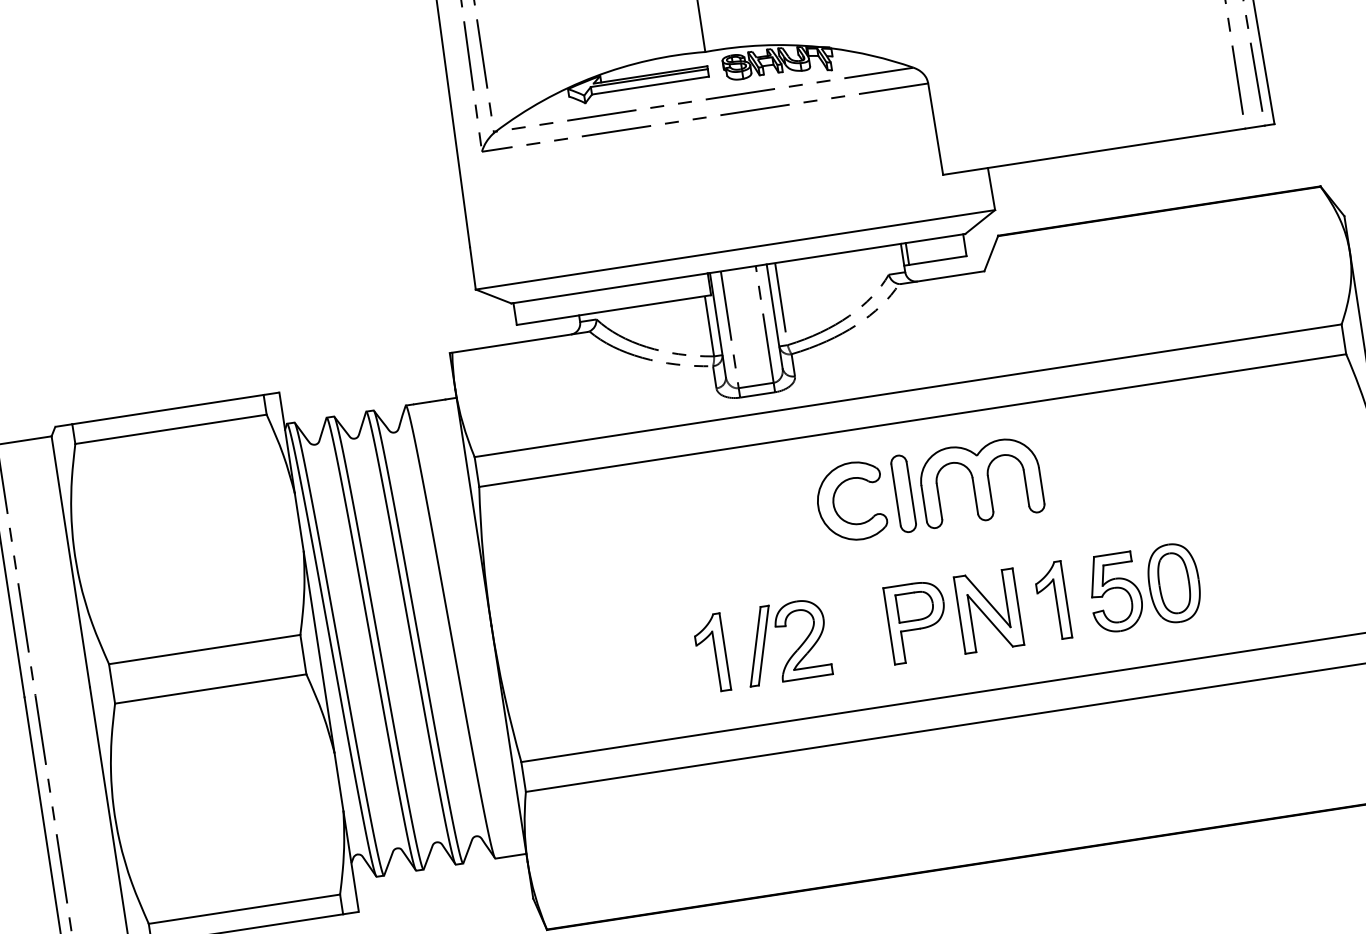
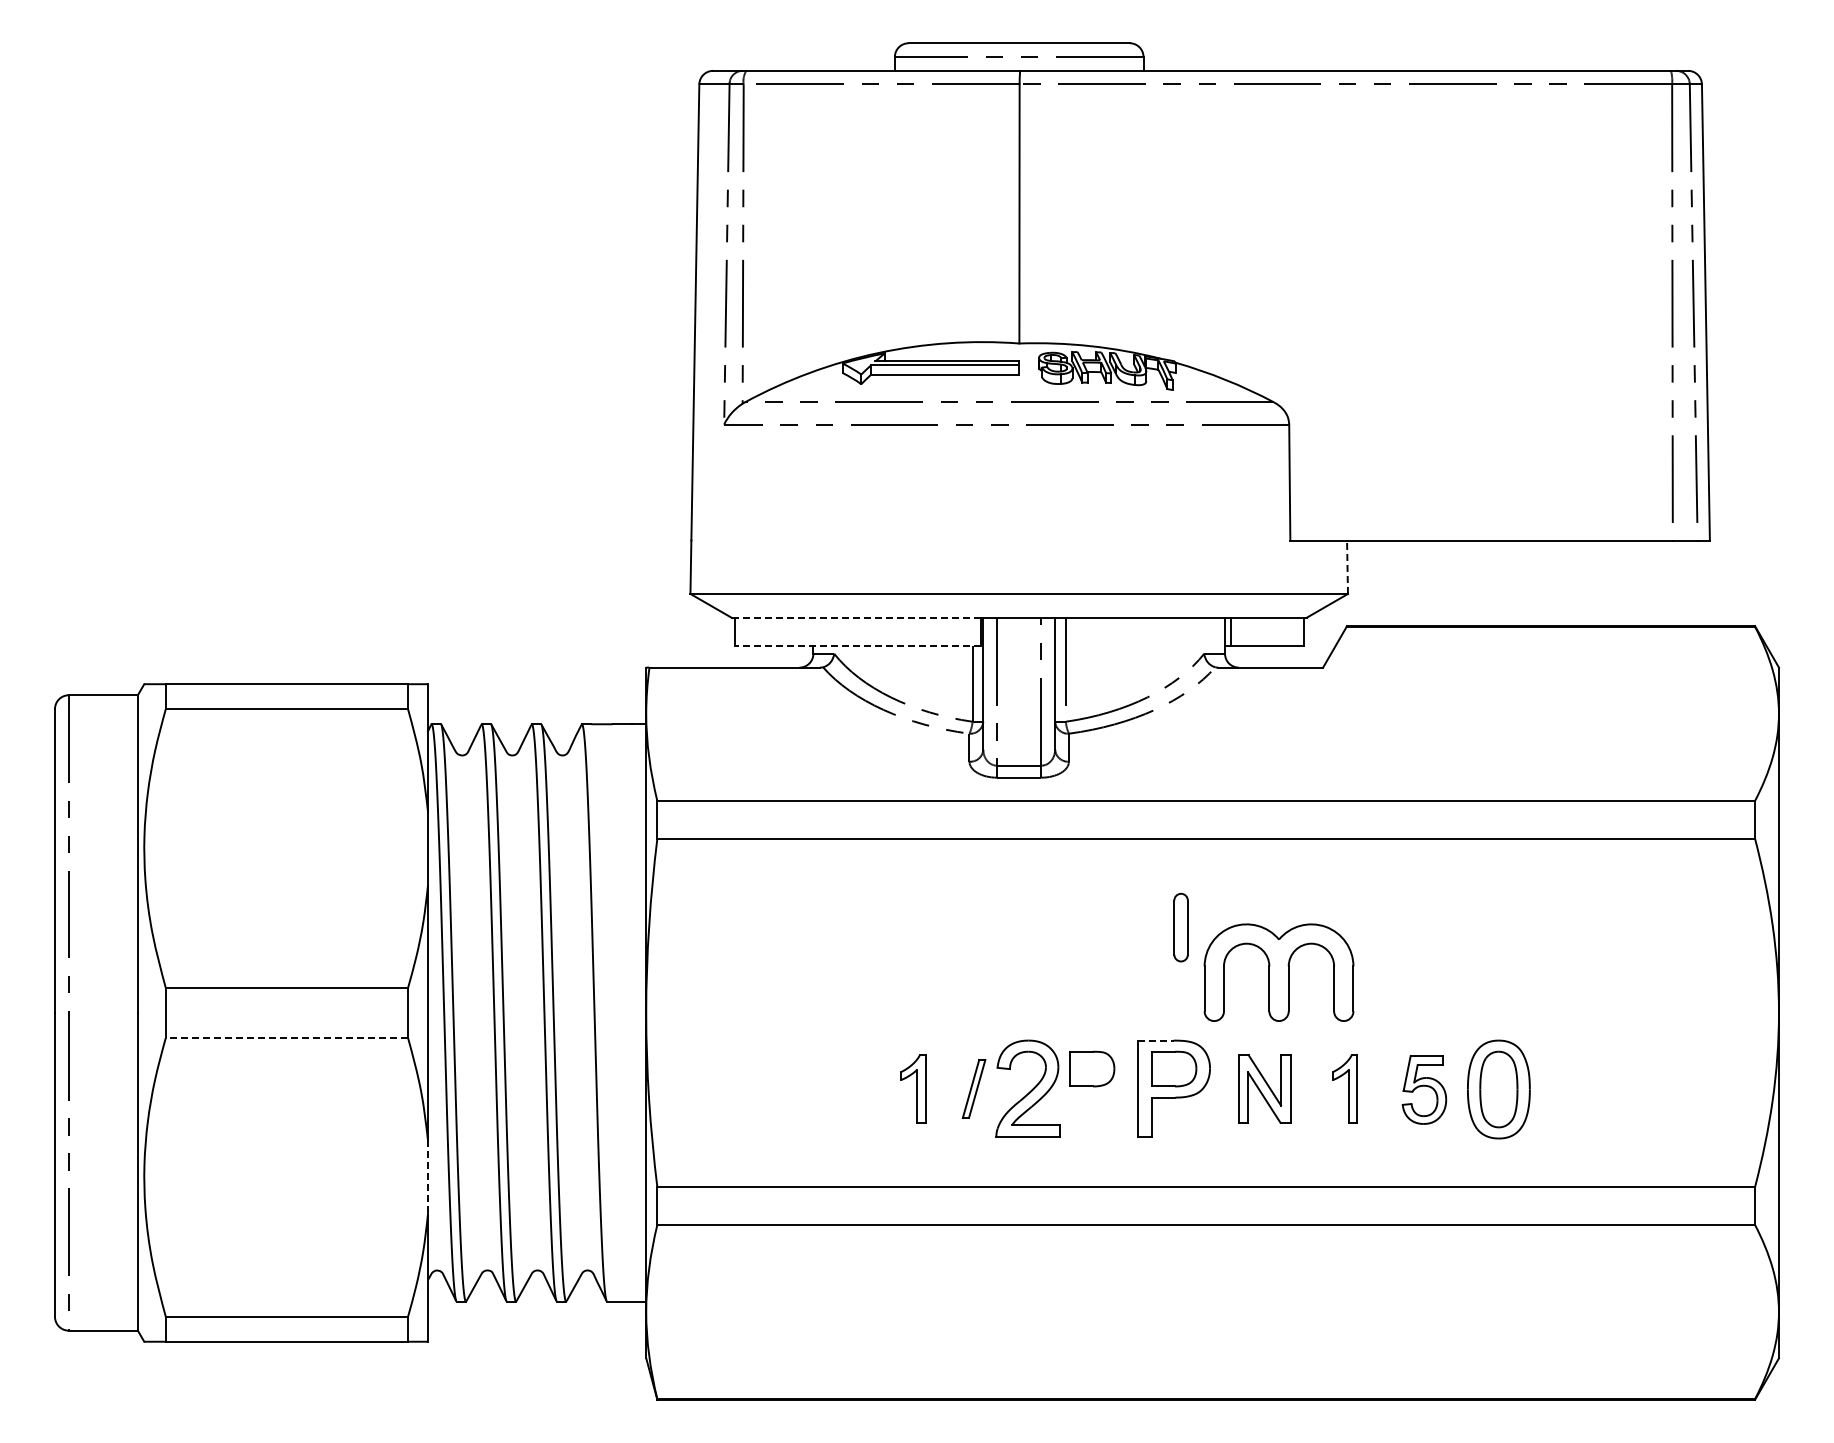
line: (991, 189) -> (1347, 567), solid -> dashed
line: (610, 287) -> (857, 617), solid -> dashed
line: (613, 310) -> (857, 645), solid -> dashed
part: (980, 481) -> (1278, 972), moved
part: (903, 493) -> (1180, 927), size x0.7
part: (834, 499) -> (1094, 921), removed
line: (897, 586) -> (1155, 1040), solid -> dashed
part: (1115, 592) -> (1424, 1089), size x0.7
part: (1052, 600) -> (1345, 1088), size x0.7
part: (988, 610) -> (1264, 1088), size x0.7
part: (850, 615) -> (1092, 1068), added
part: (759, 645) -> (973, 1088), size x0.6
part: (711, 653) -> (913, 1088), size x0.7
line: (210, 688) -> (286, 1037), solid -> dashed
line: (338, 782) -> (427, 1177), solid -> dashed

